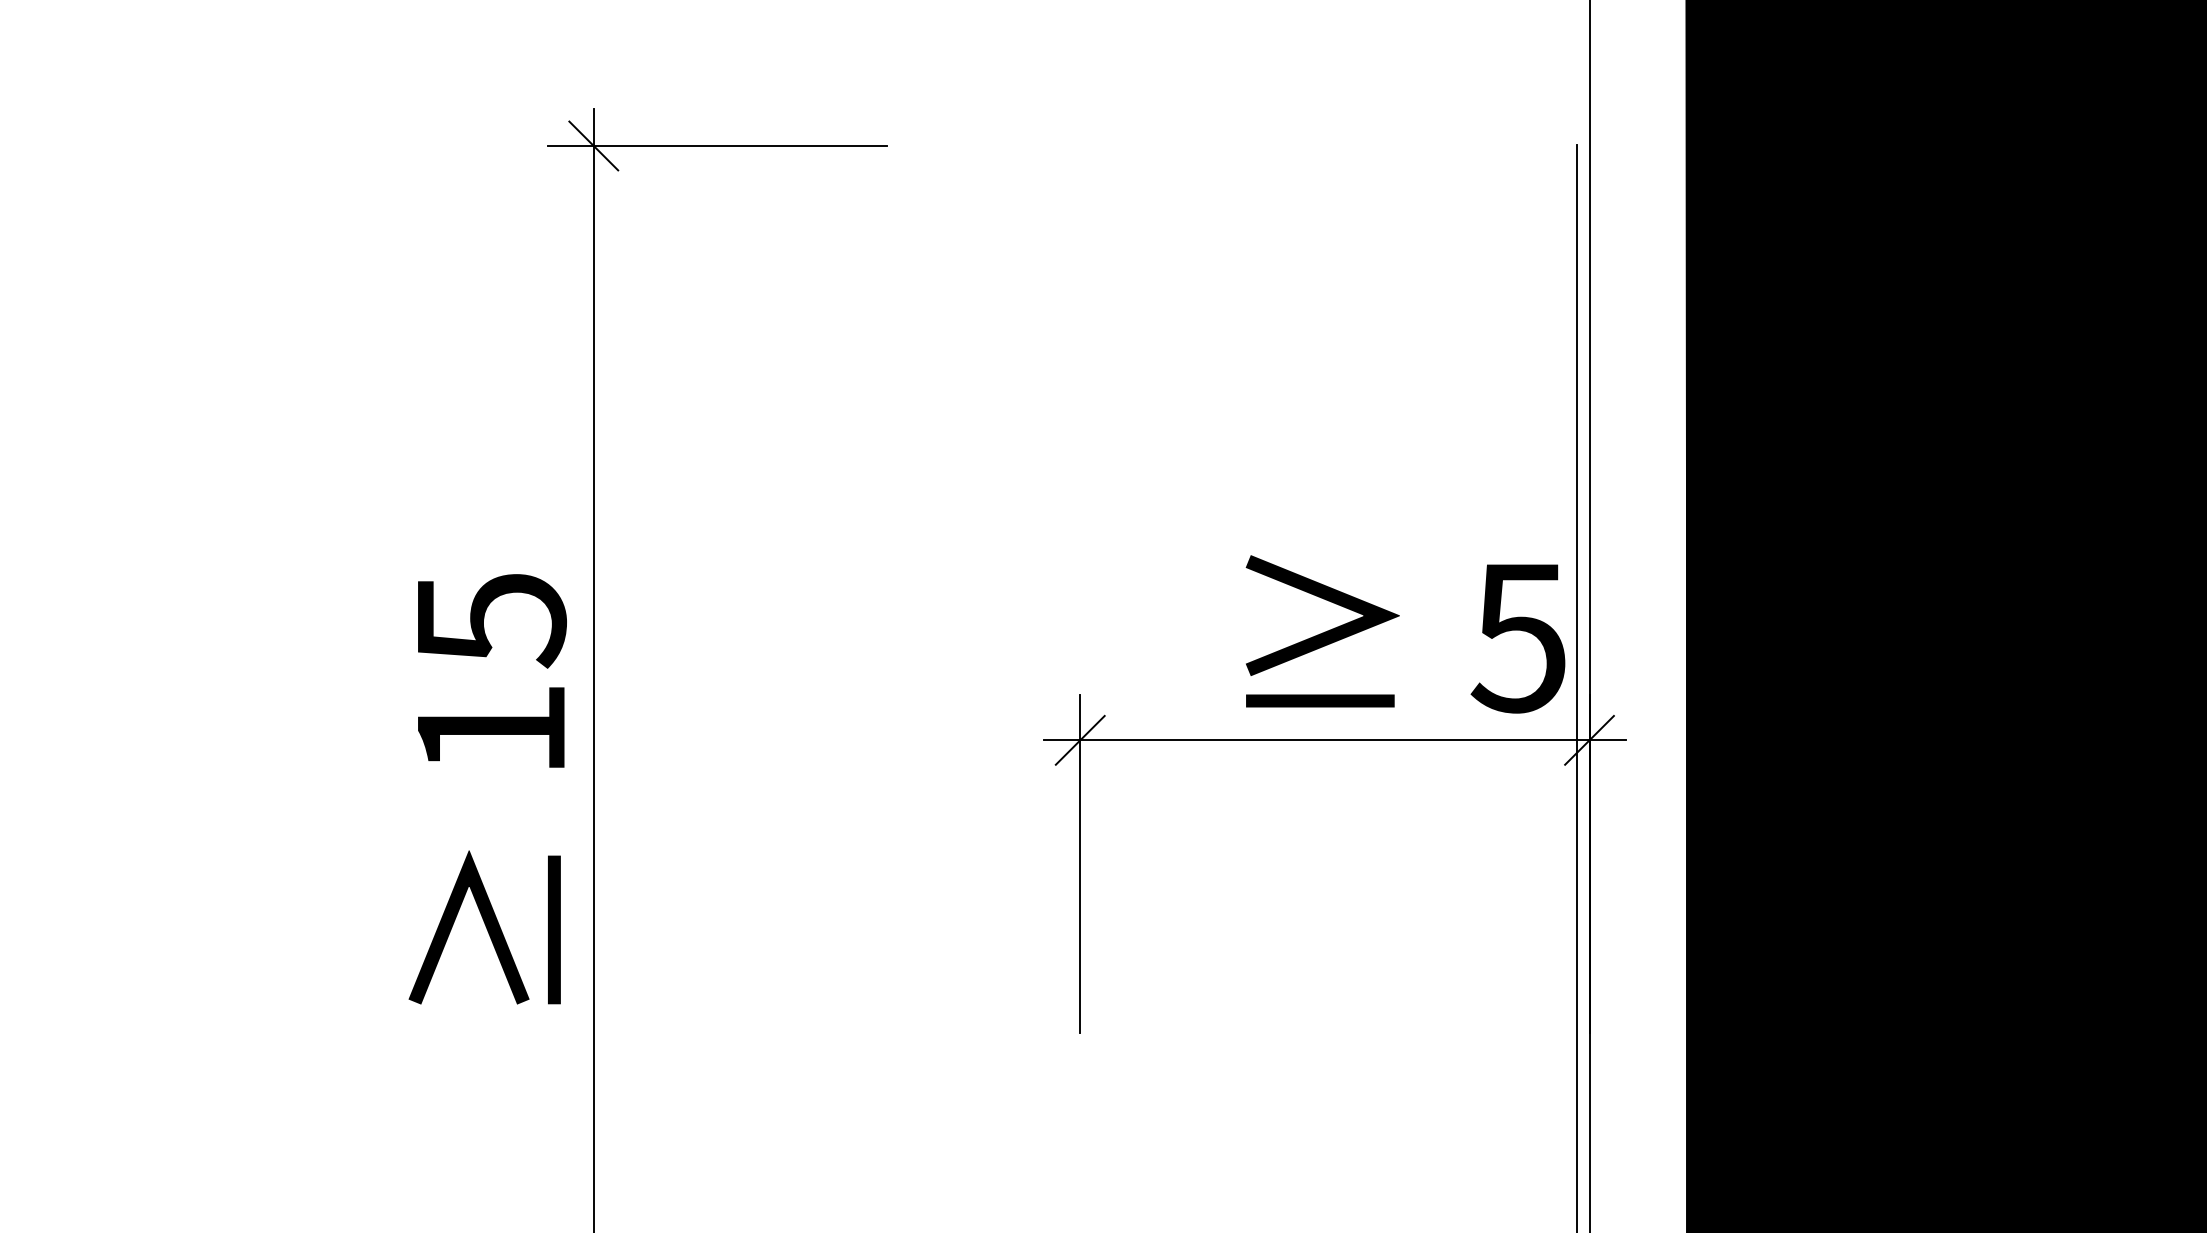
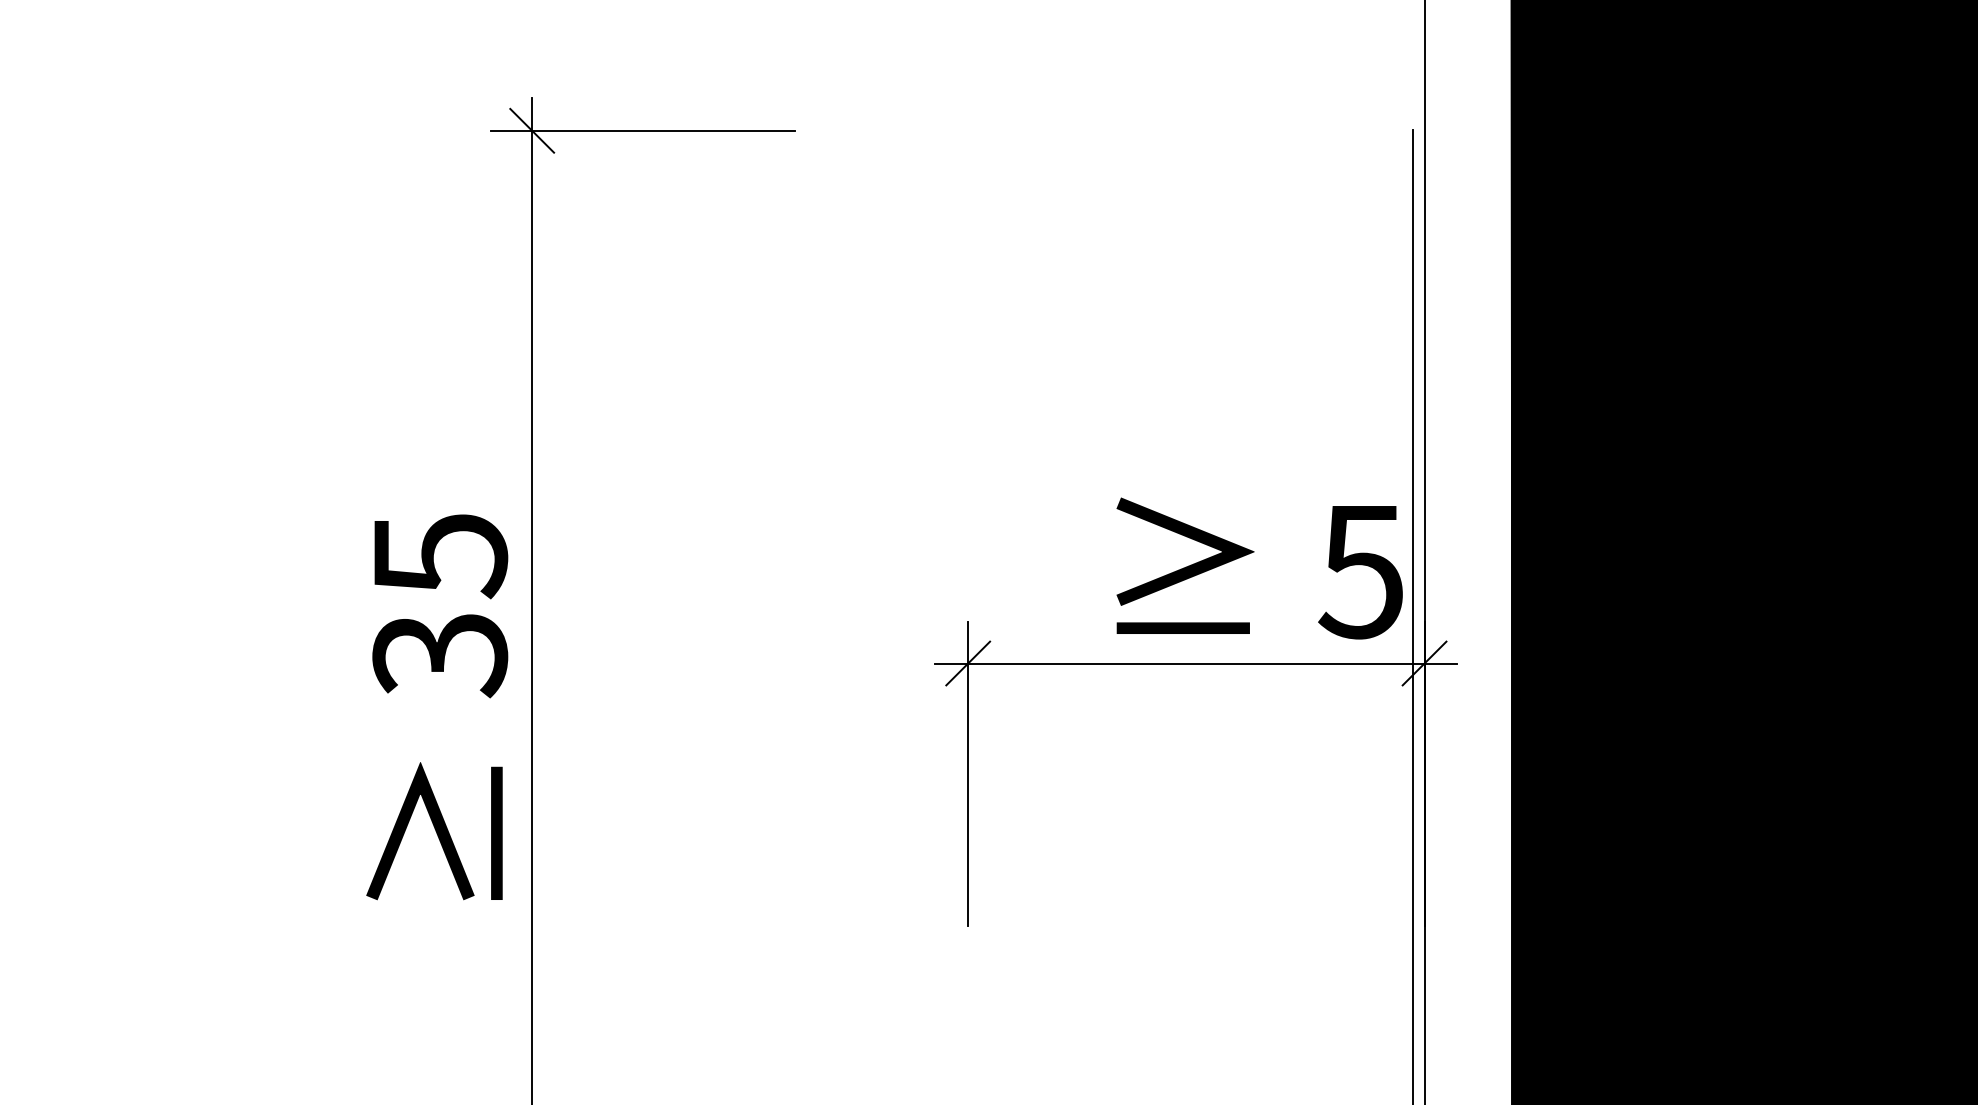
text: (490, 732) -> (439, 656), 15 -> 35

